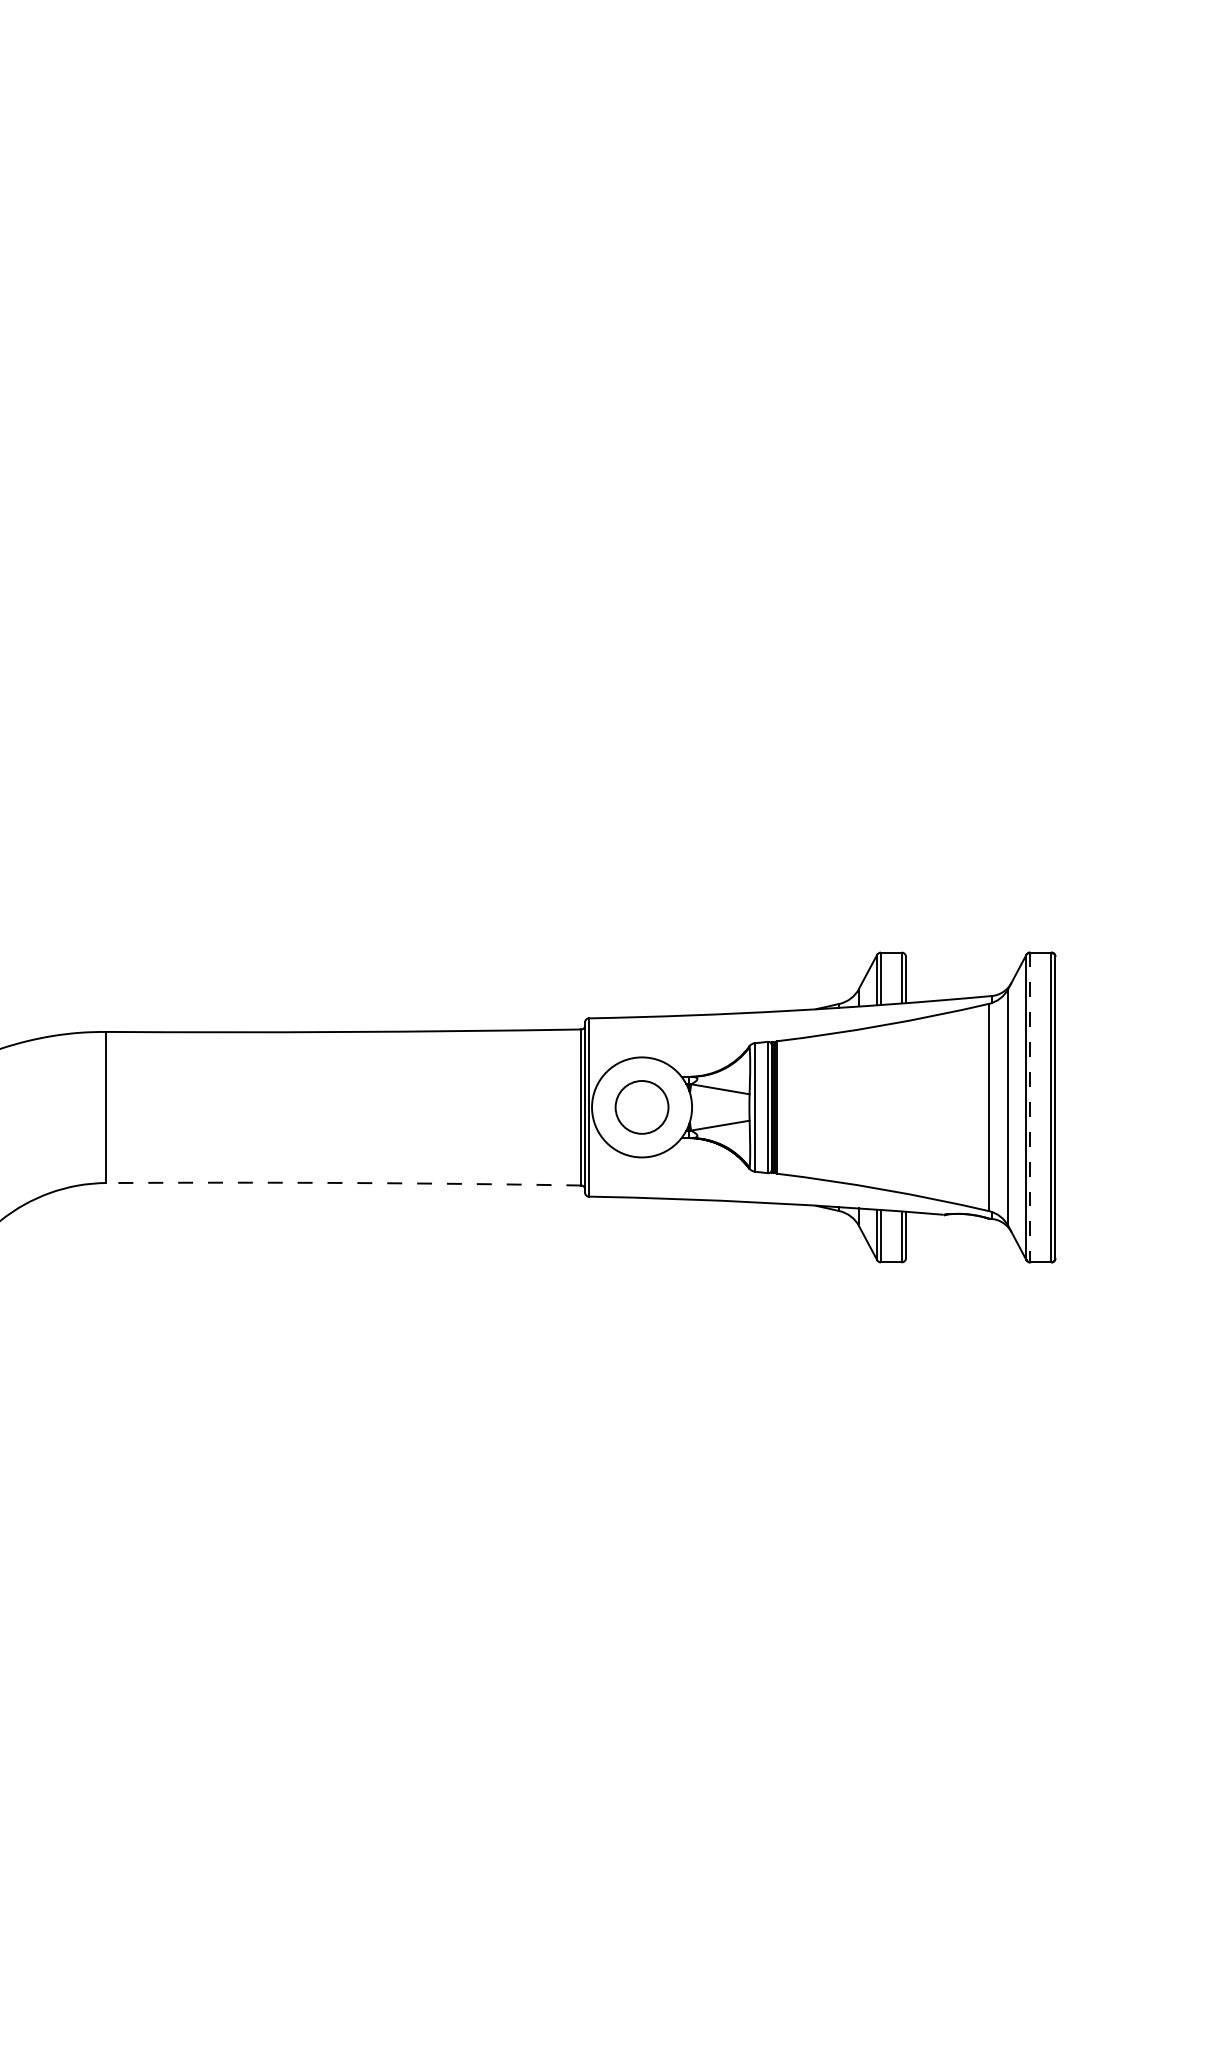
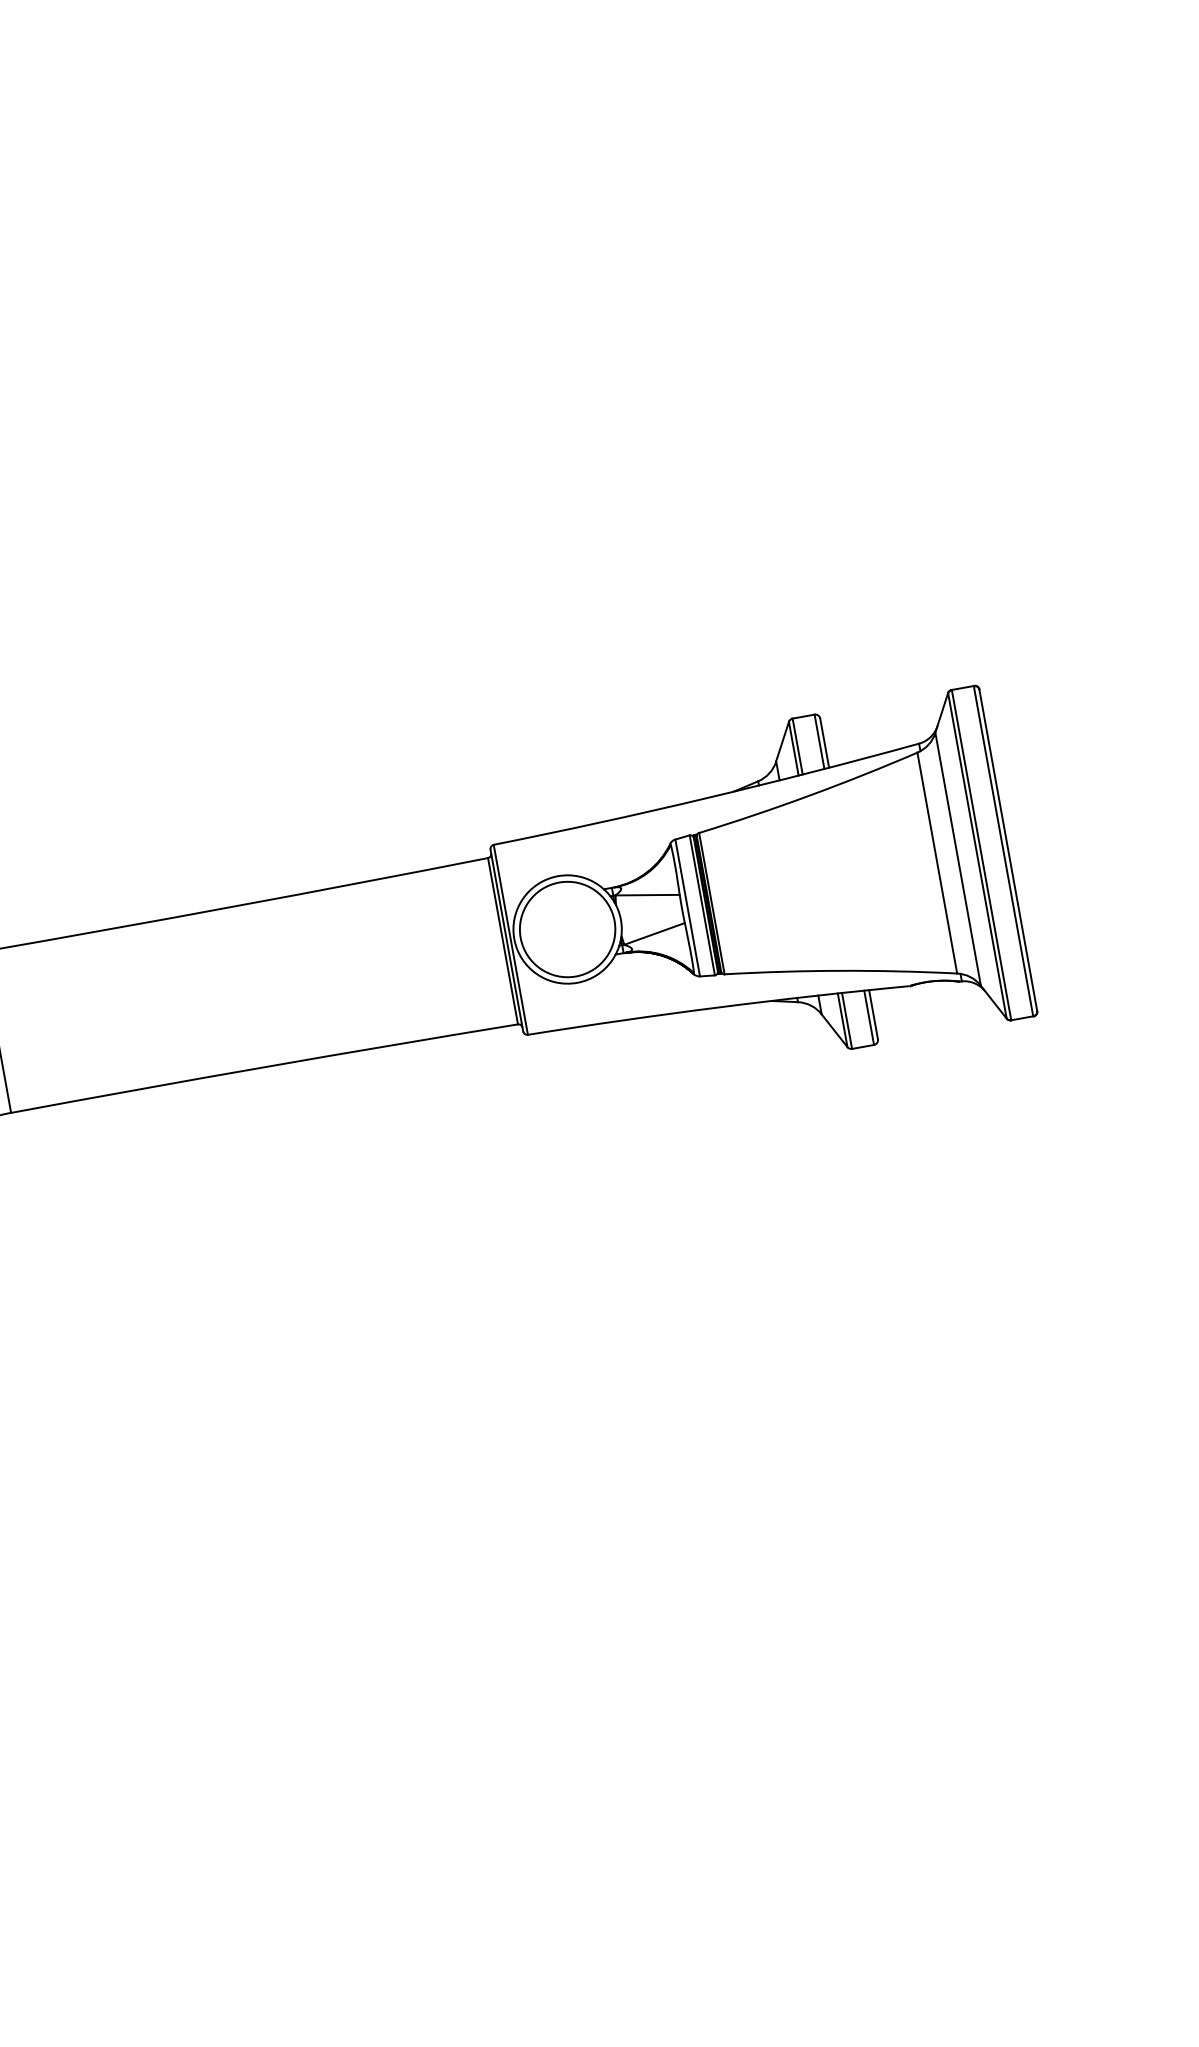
circle: (642, 1107) -> (568, 929), size x1.67
line: (1030, 1107) -> (981, 855), dashed -> solid
arc: (343, 1182) -> (263, 1066), dashed -> solid

